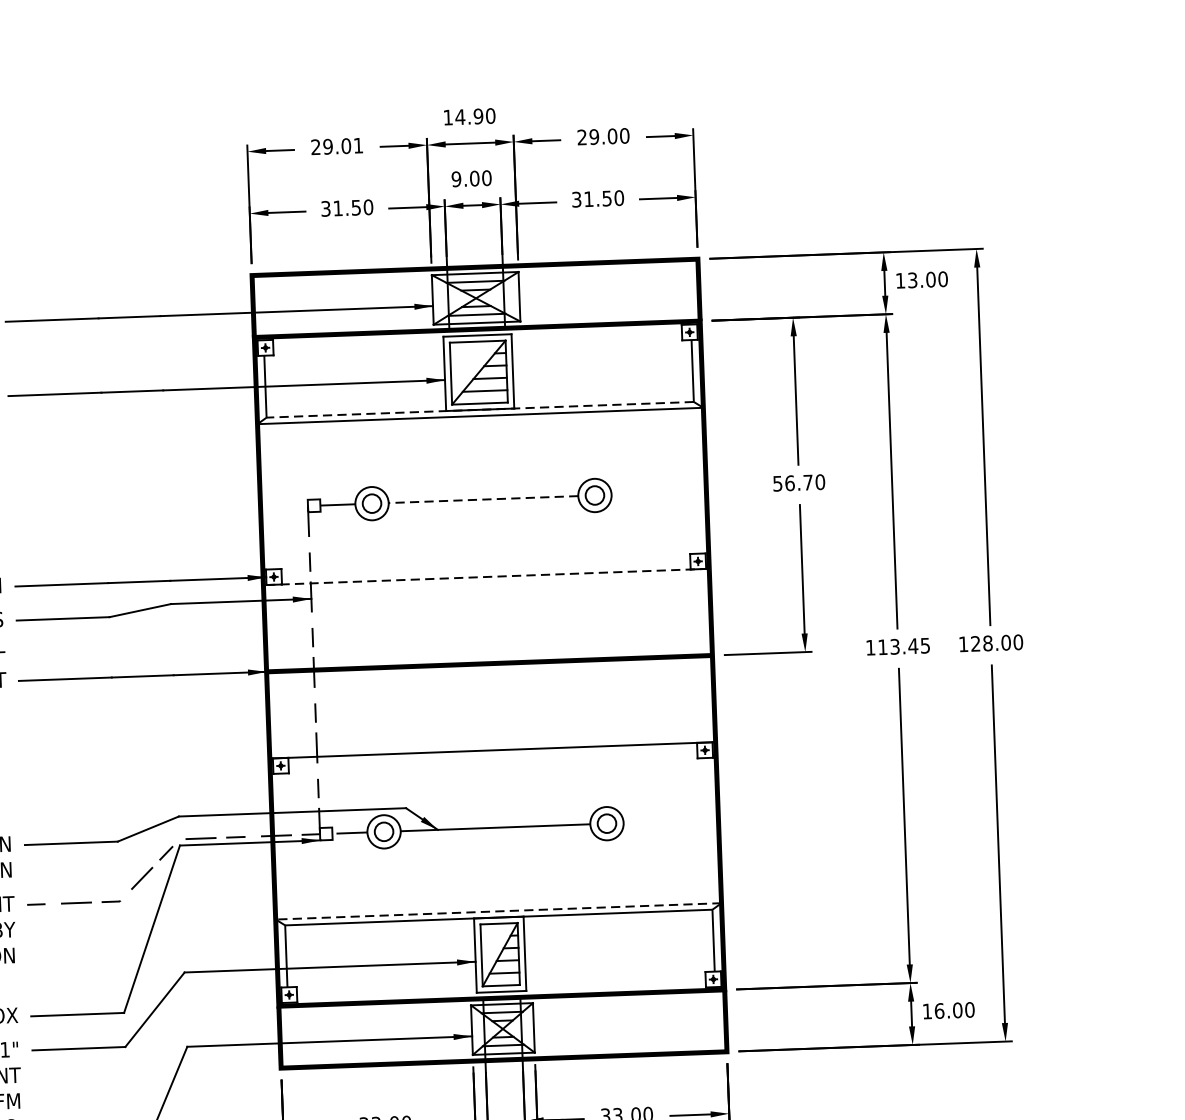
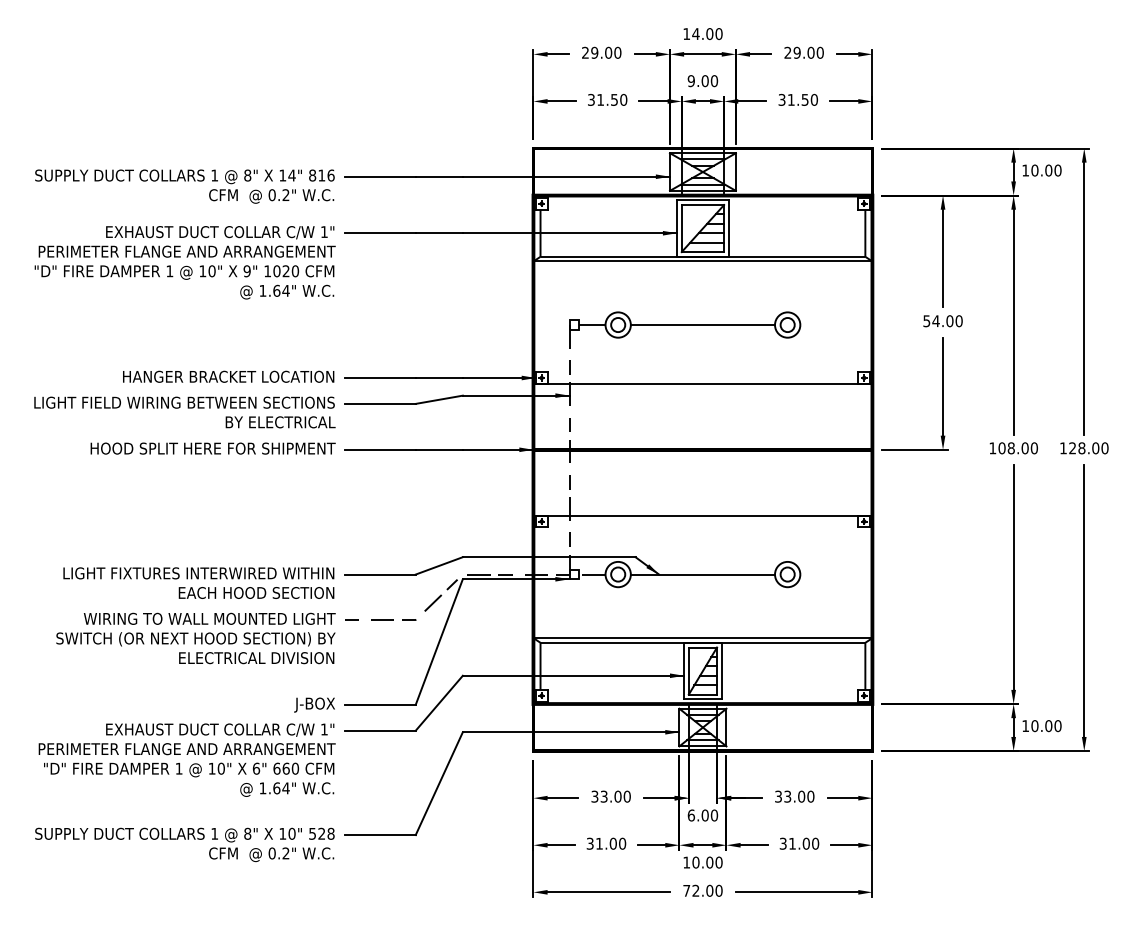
text: (478, 117) -> (709, 34), 14.90 -> 14.00
text: (357, 145) -> (617, 52), 29.01 -> 29.00
text: (912, 280) -> (1034, 170), 13.00 -> 10.00
line: (479, 409) -> (702, 256), dashed -> solid
text: (798, 483) -> (942, 321), 56.70 -> 54.00
line: (482, 500) -> (702, 325), dashed -> solid
line: (485, 576) -> (702, 383), dashed -> solid
text: (903, 646) -> (1017, 448), 113.45 -> 108.00
line: (498, 911) -> (702, 638), dashed -> solid
text: (938, 1010) -> (1034, 725), 16.00 -> 10.00

